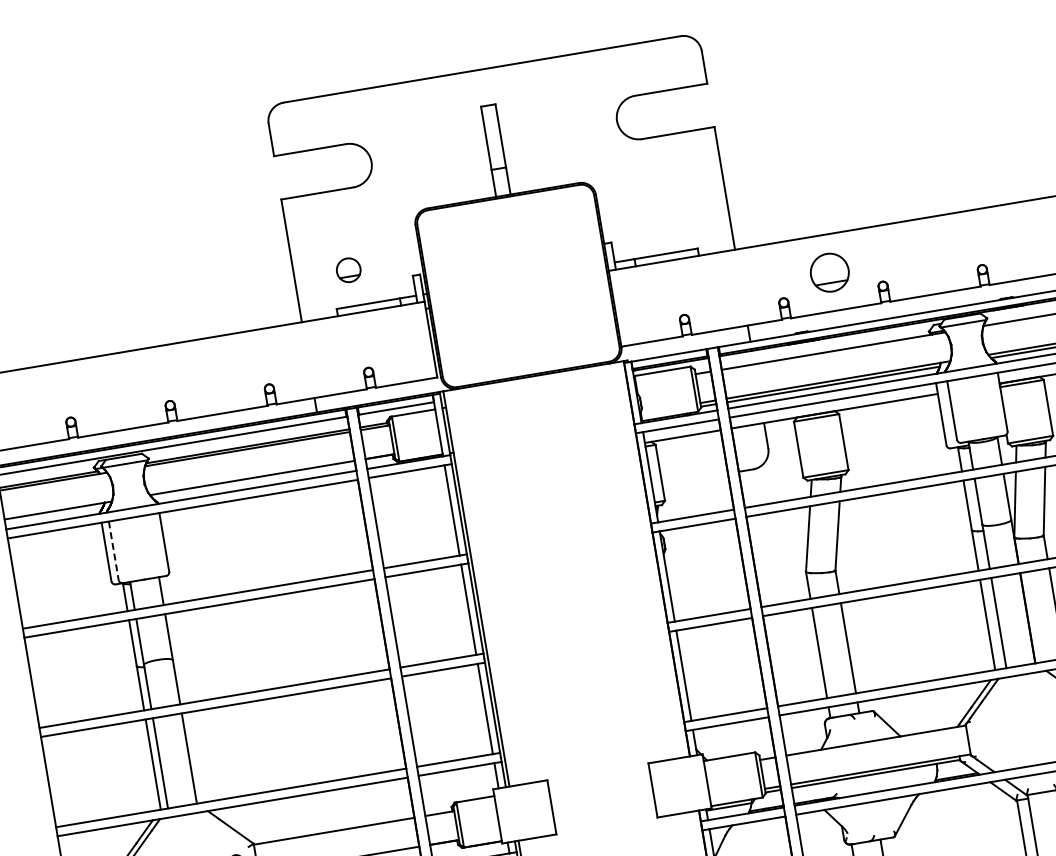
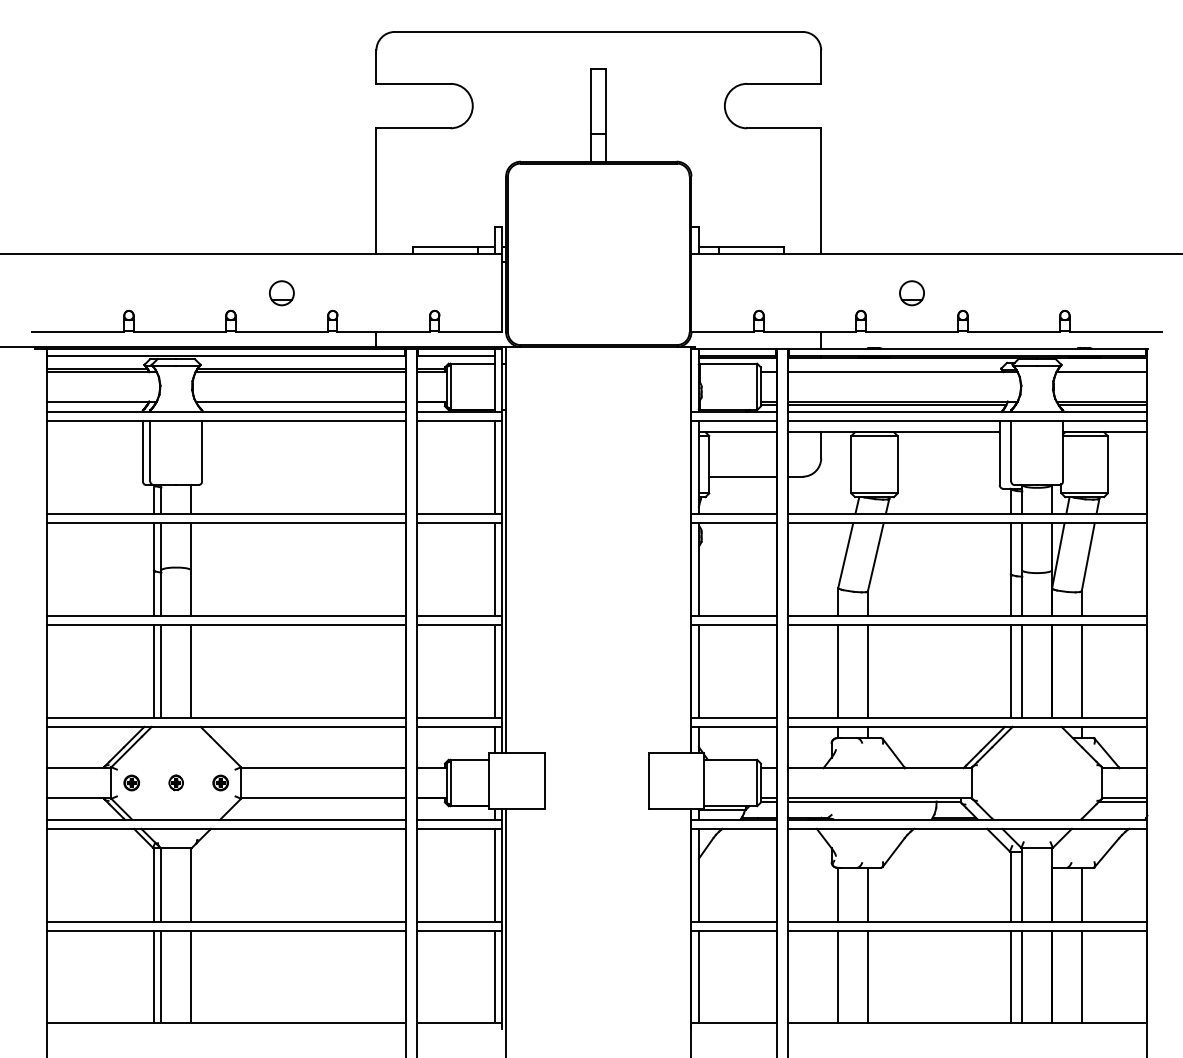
part: (348, 270) -> (281, 293), moved
part: (829, 273) -> (911, 293), size x0.62
line: (694, 478) -> (742, 476), added
line: (114, 551) -> (150, 451), dashed -> solid

